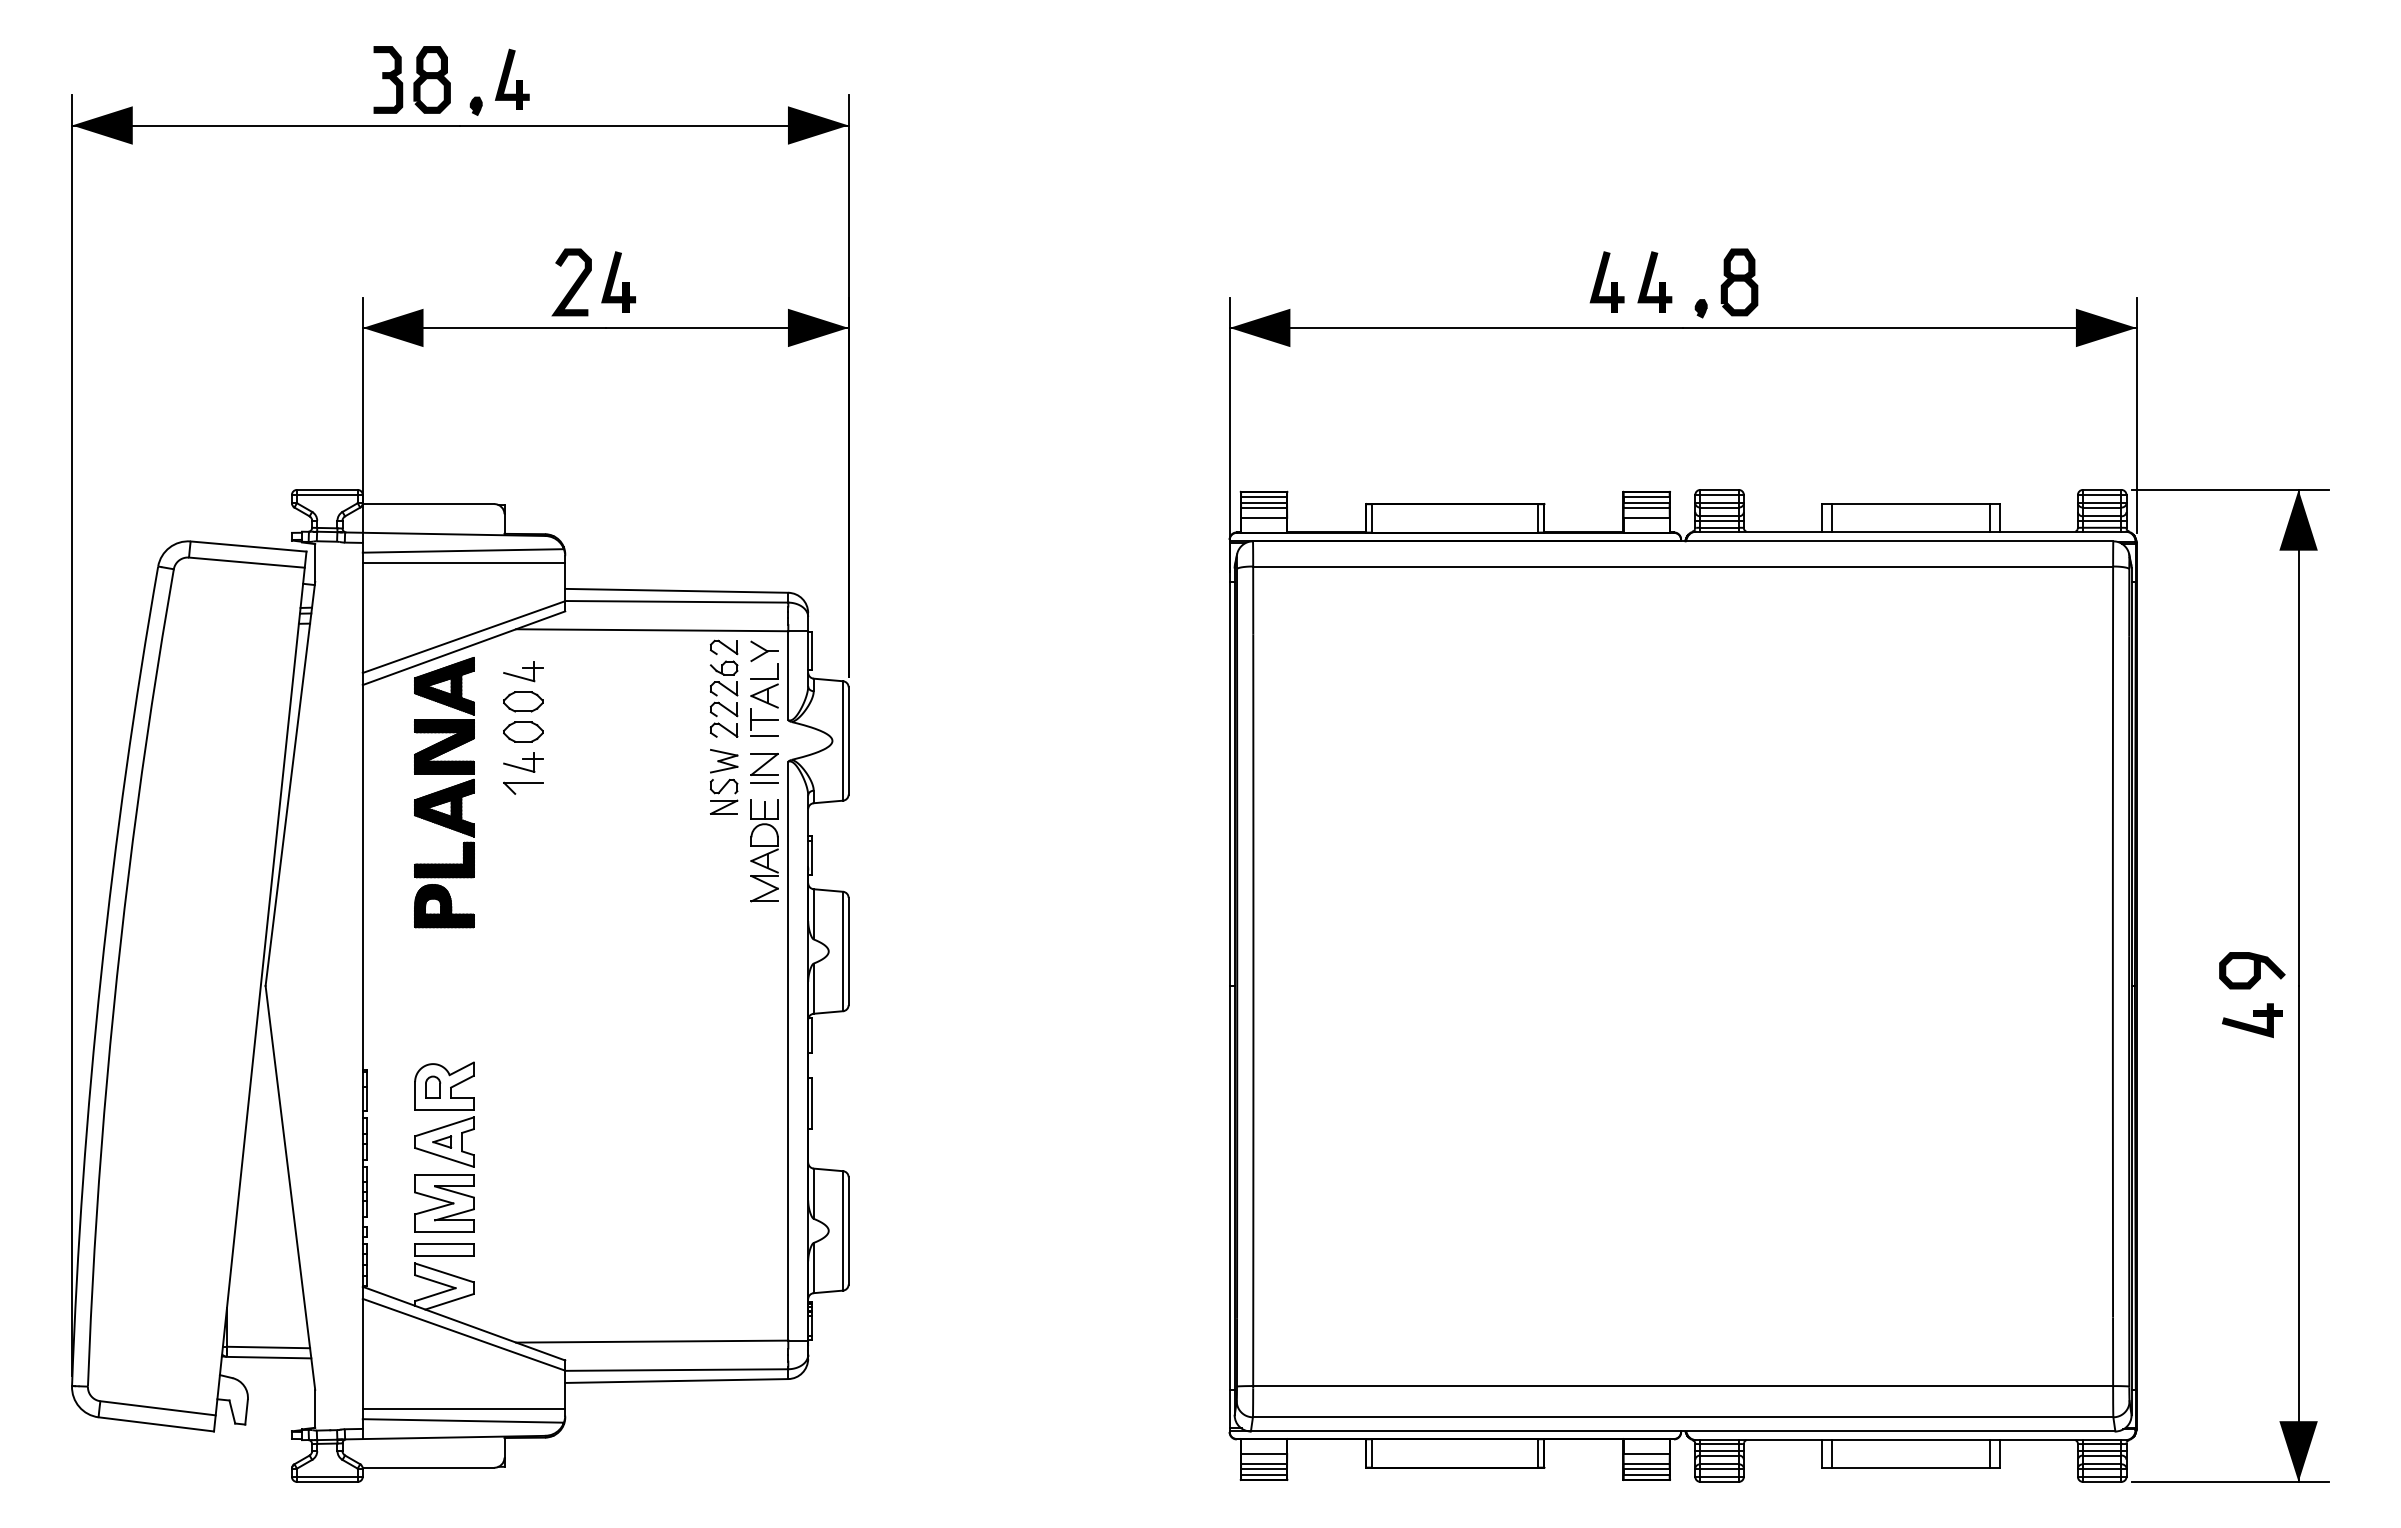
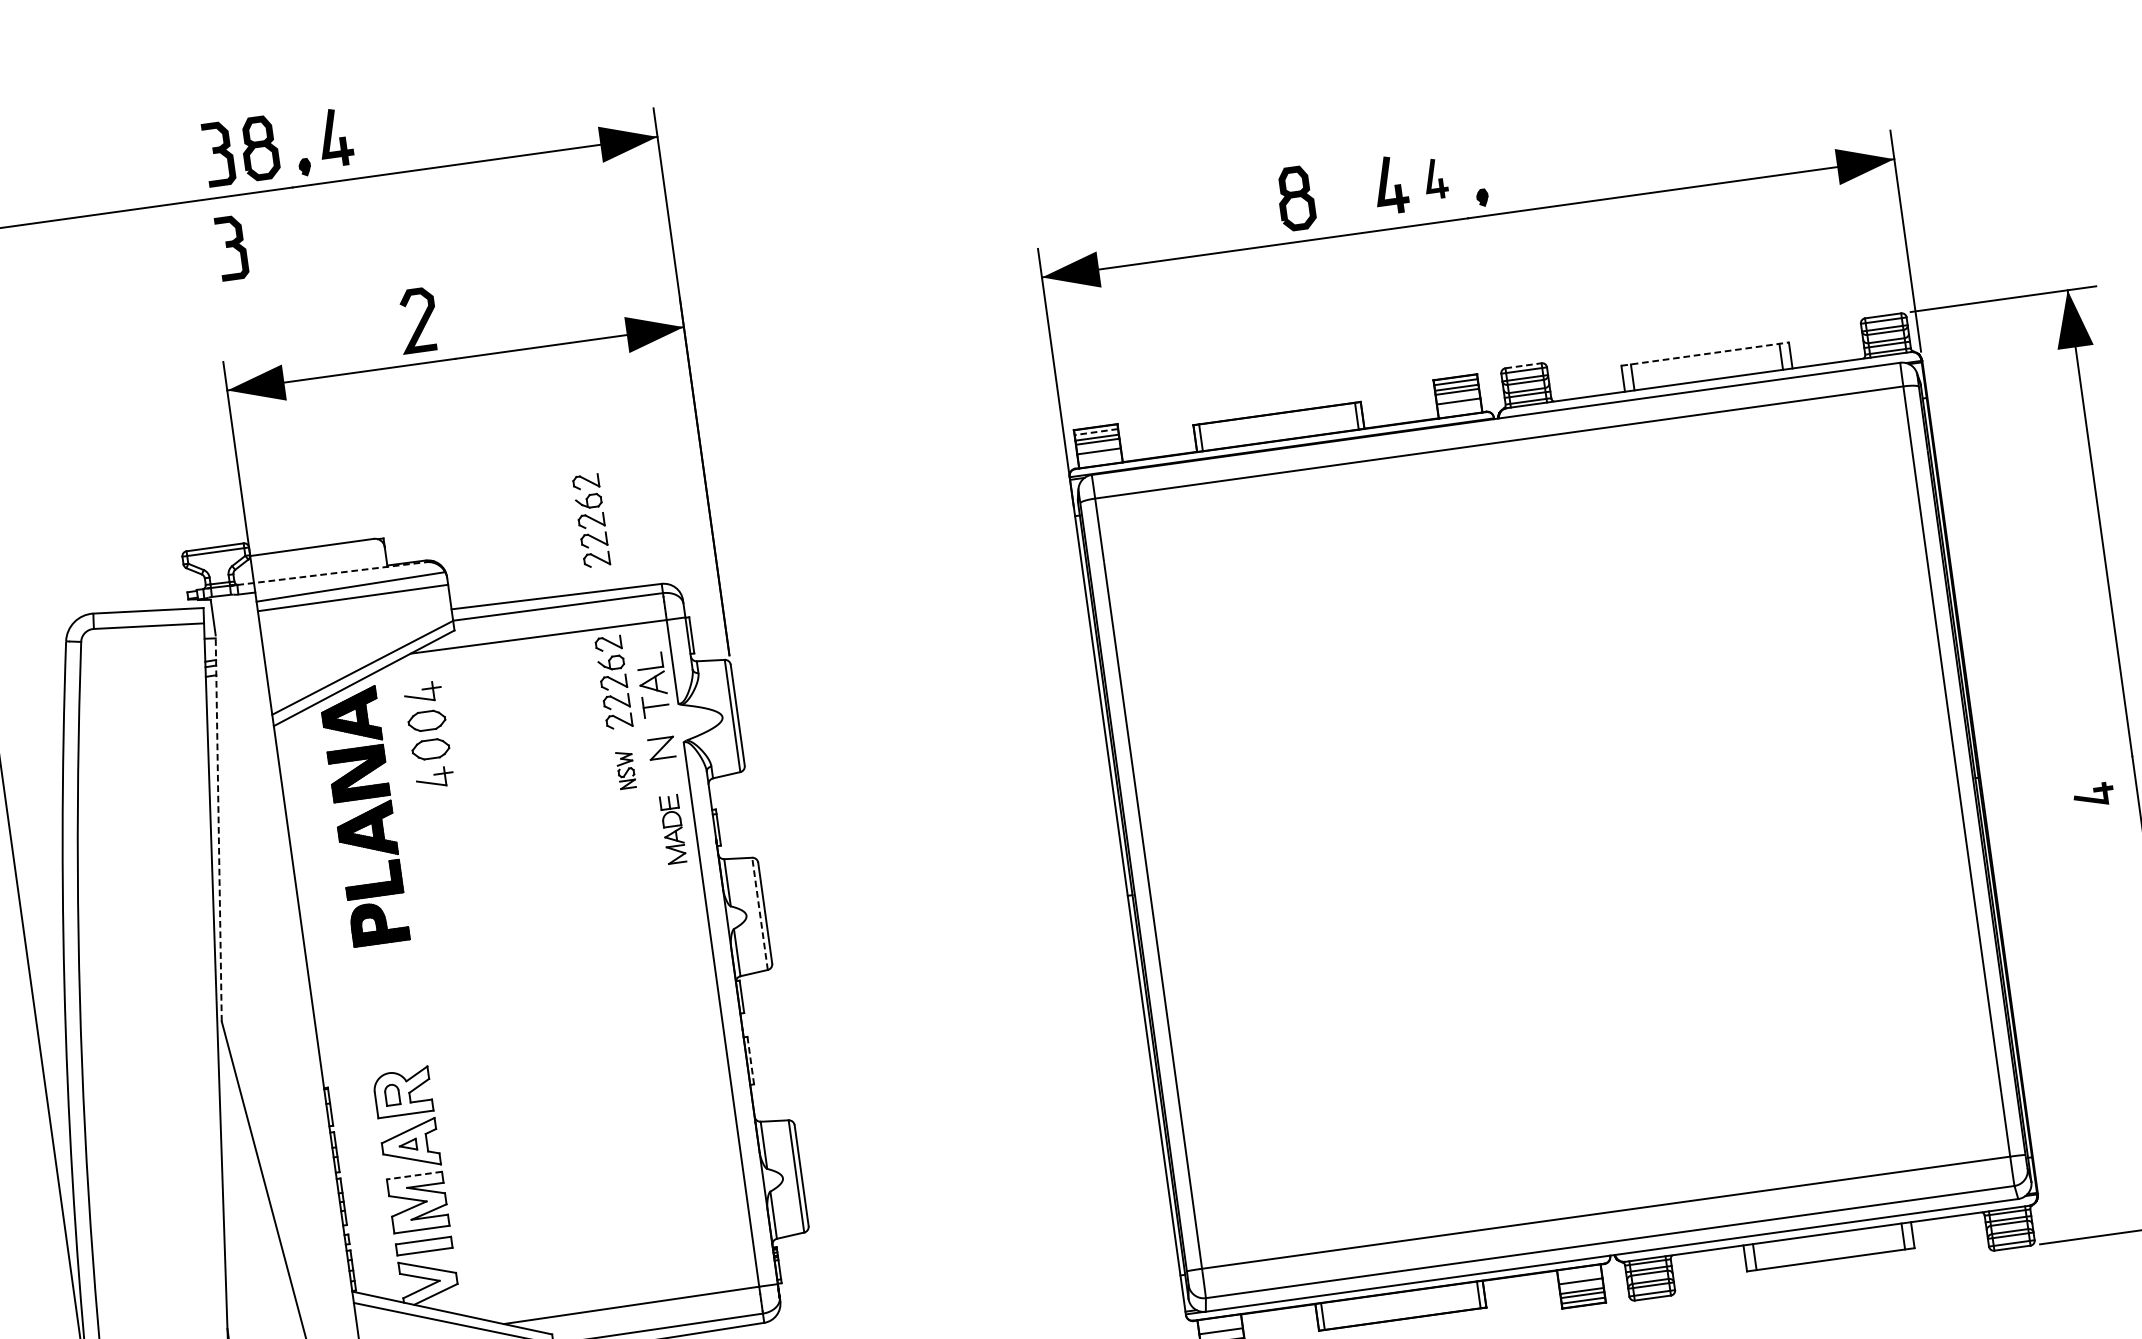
part: (388, 179) -> (232, 247), added
part: (618, 281) -> (461, 313), removed
part: (1654, 281) -> (1435, 178), size x0.7
part: (1739, 282) -> (1296, 198), moved
line: (1720, 489) -> (1524, 365), solid -> dashed
line: (1264, 497) -> (1096, 432), solid -> dashed
line: (1911, 504) -> (1705, 354), solid -> dashed
part: (723, 516) -> (590, 520), added
line: (445, 534) -> (331, 573), solid -> dashed
part: (764, 651) -> (647, 642), removed
line: (764, 735) -> (657, 721), removed
part: (723, 781) -> (625, 769), size x0.6
line: (764, 782) -> (664, 765), removed
line: (290, 783) -> (218, 828), solid -> dashed
part: (523, 787) -> (438, 801), removed
part: (764, 850) -> (672, 829), size x0.7
line: (843, 951) -> (760, 913), solid -> dashed
curve: (2253, 970) -> (2087, 747), removed
part: (2252, 1020) -> (2093, 794), size x0.7
line: (812, 1103) -> (751, 1060), solid -> dashed
line: (443, 1174) -> (413, 1175), solid -> dashed

